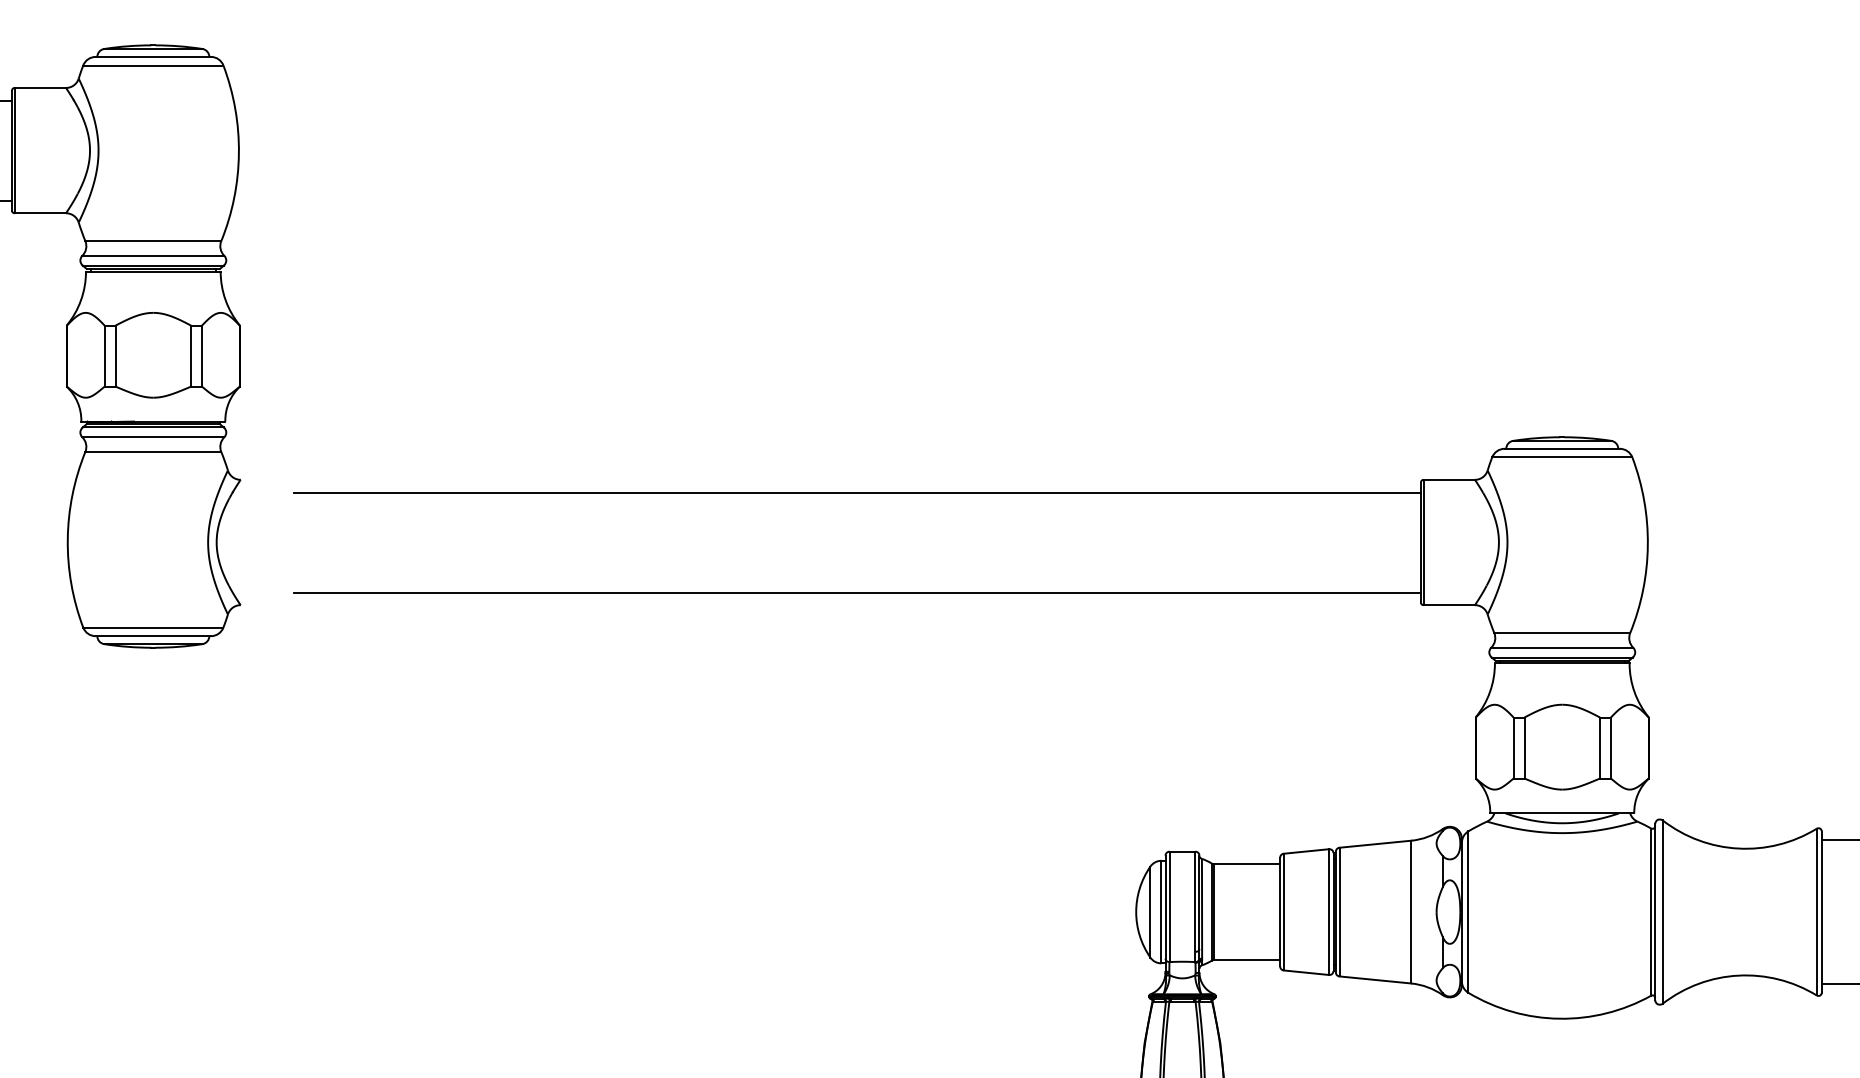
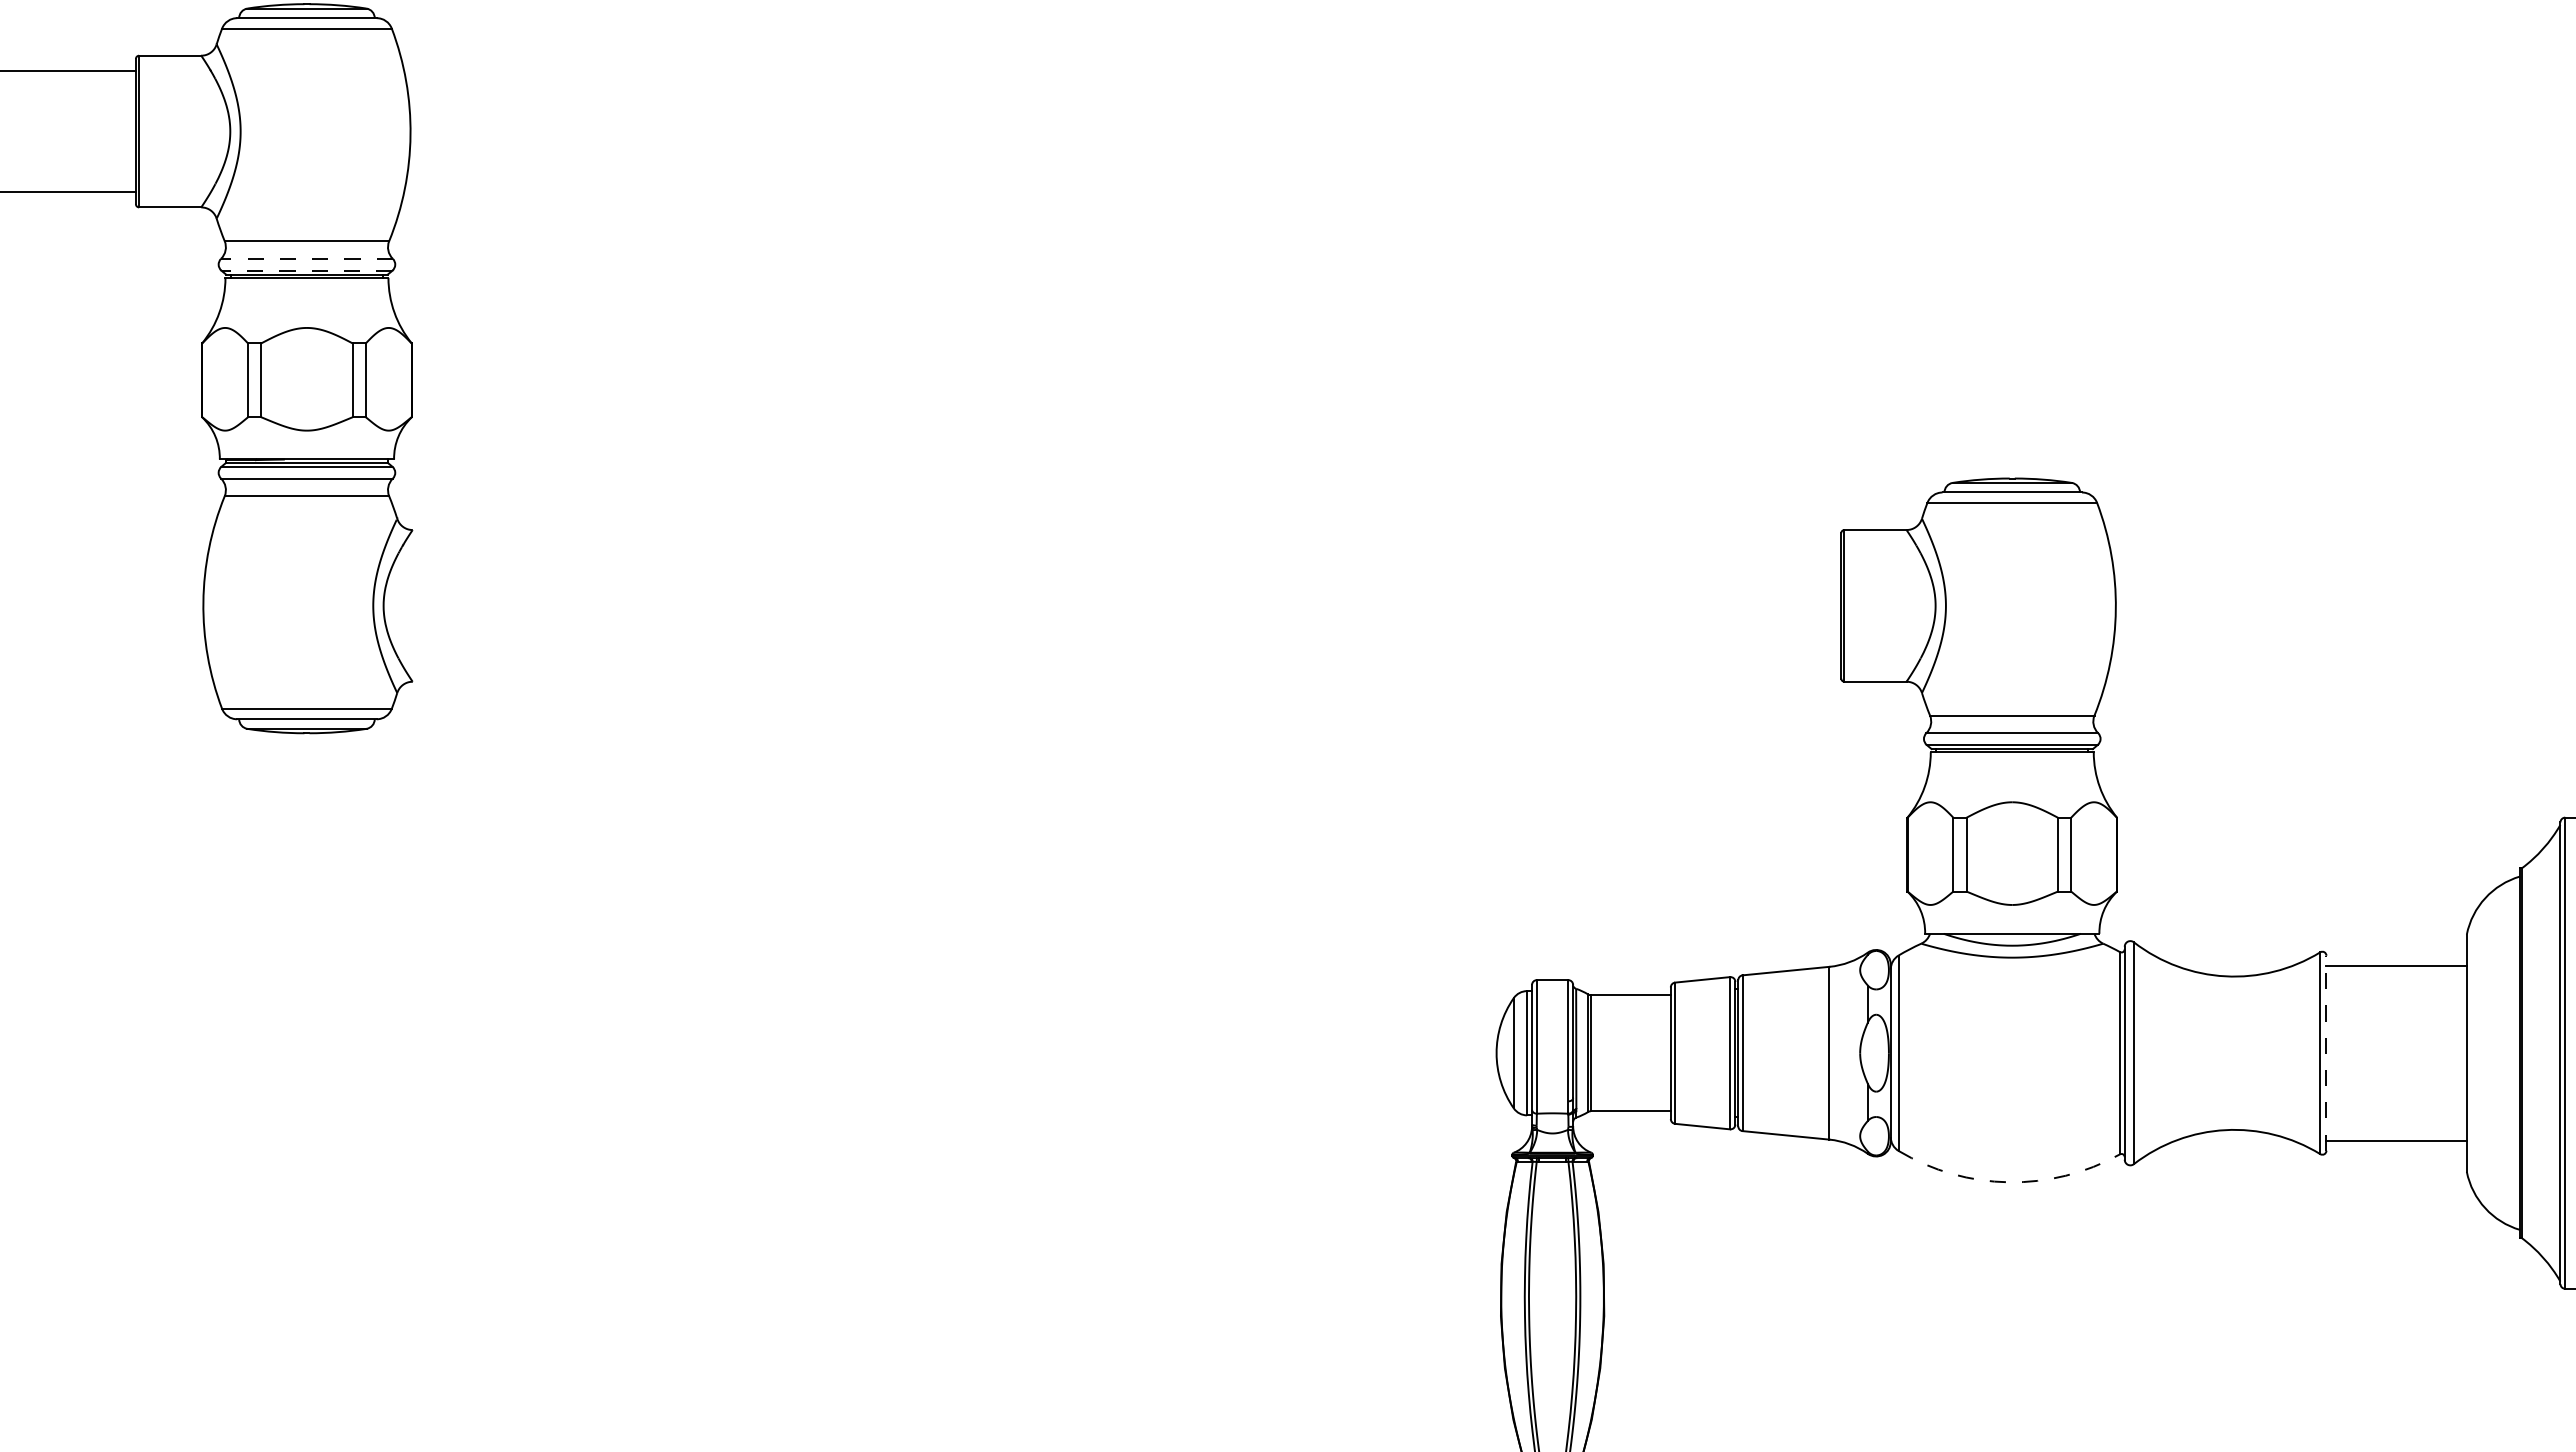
line: (152, 255) -> (306, 258), solid -> dashed
line: (152, 265) -> (306, 270), solid -> dashed
line: (857, 492) -> (1159, 545), removed
line: (857, 592) -> (1159, 666), removed
line: (1821, 911) -> (2326, 1052), solid -> dashed
arc: (1559, 1018) -> (2008, 1182), solid -> dashed

